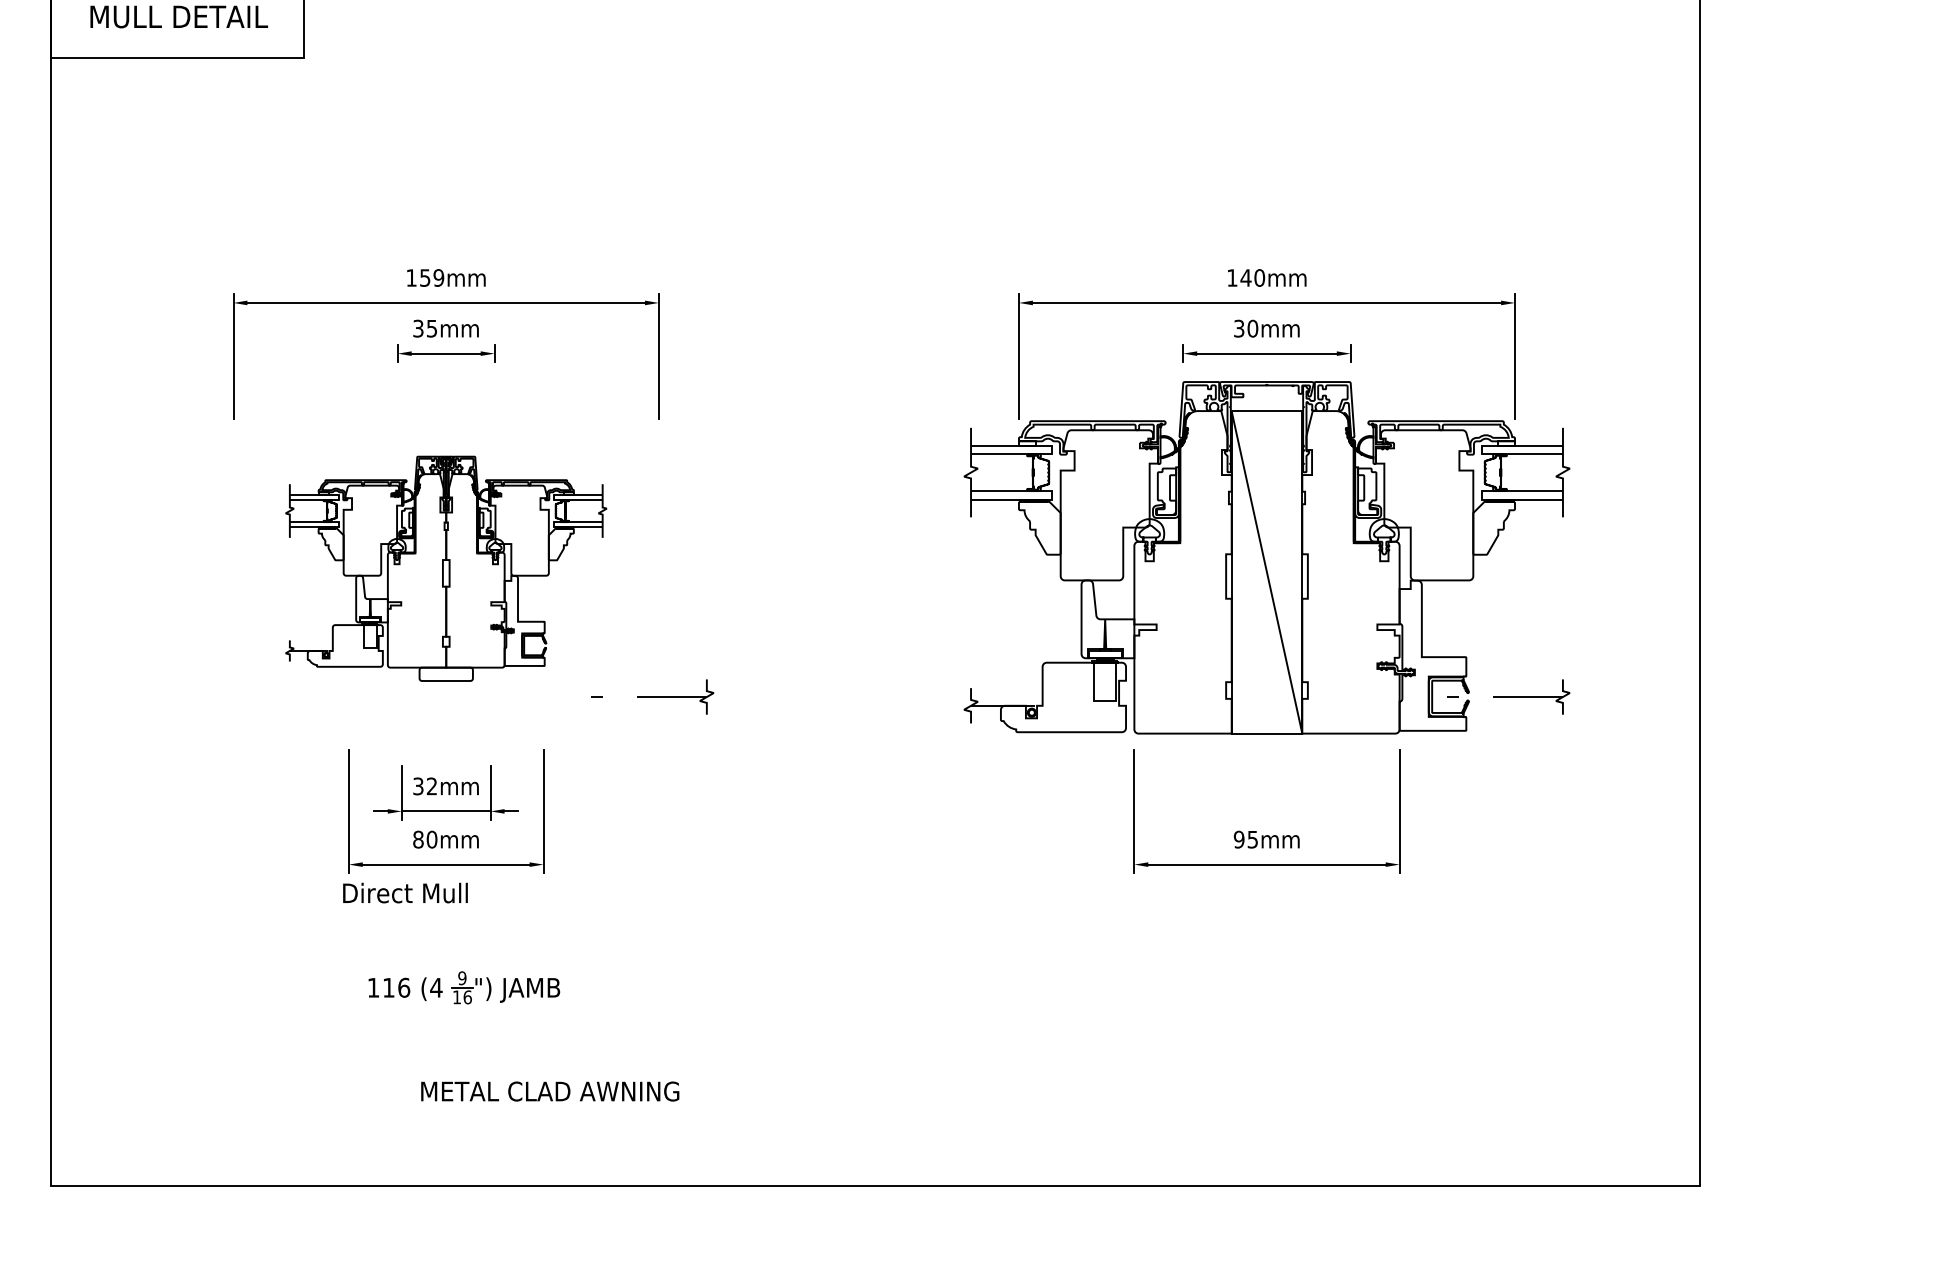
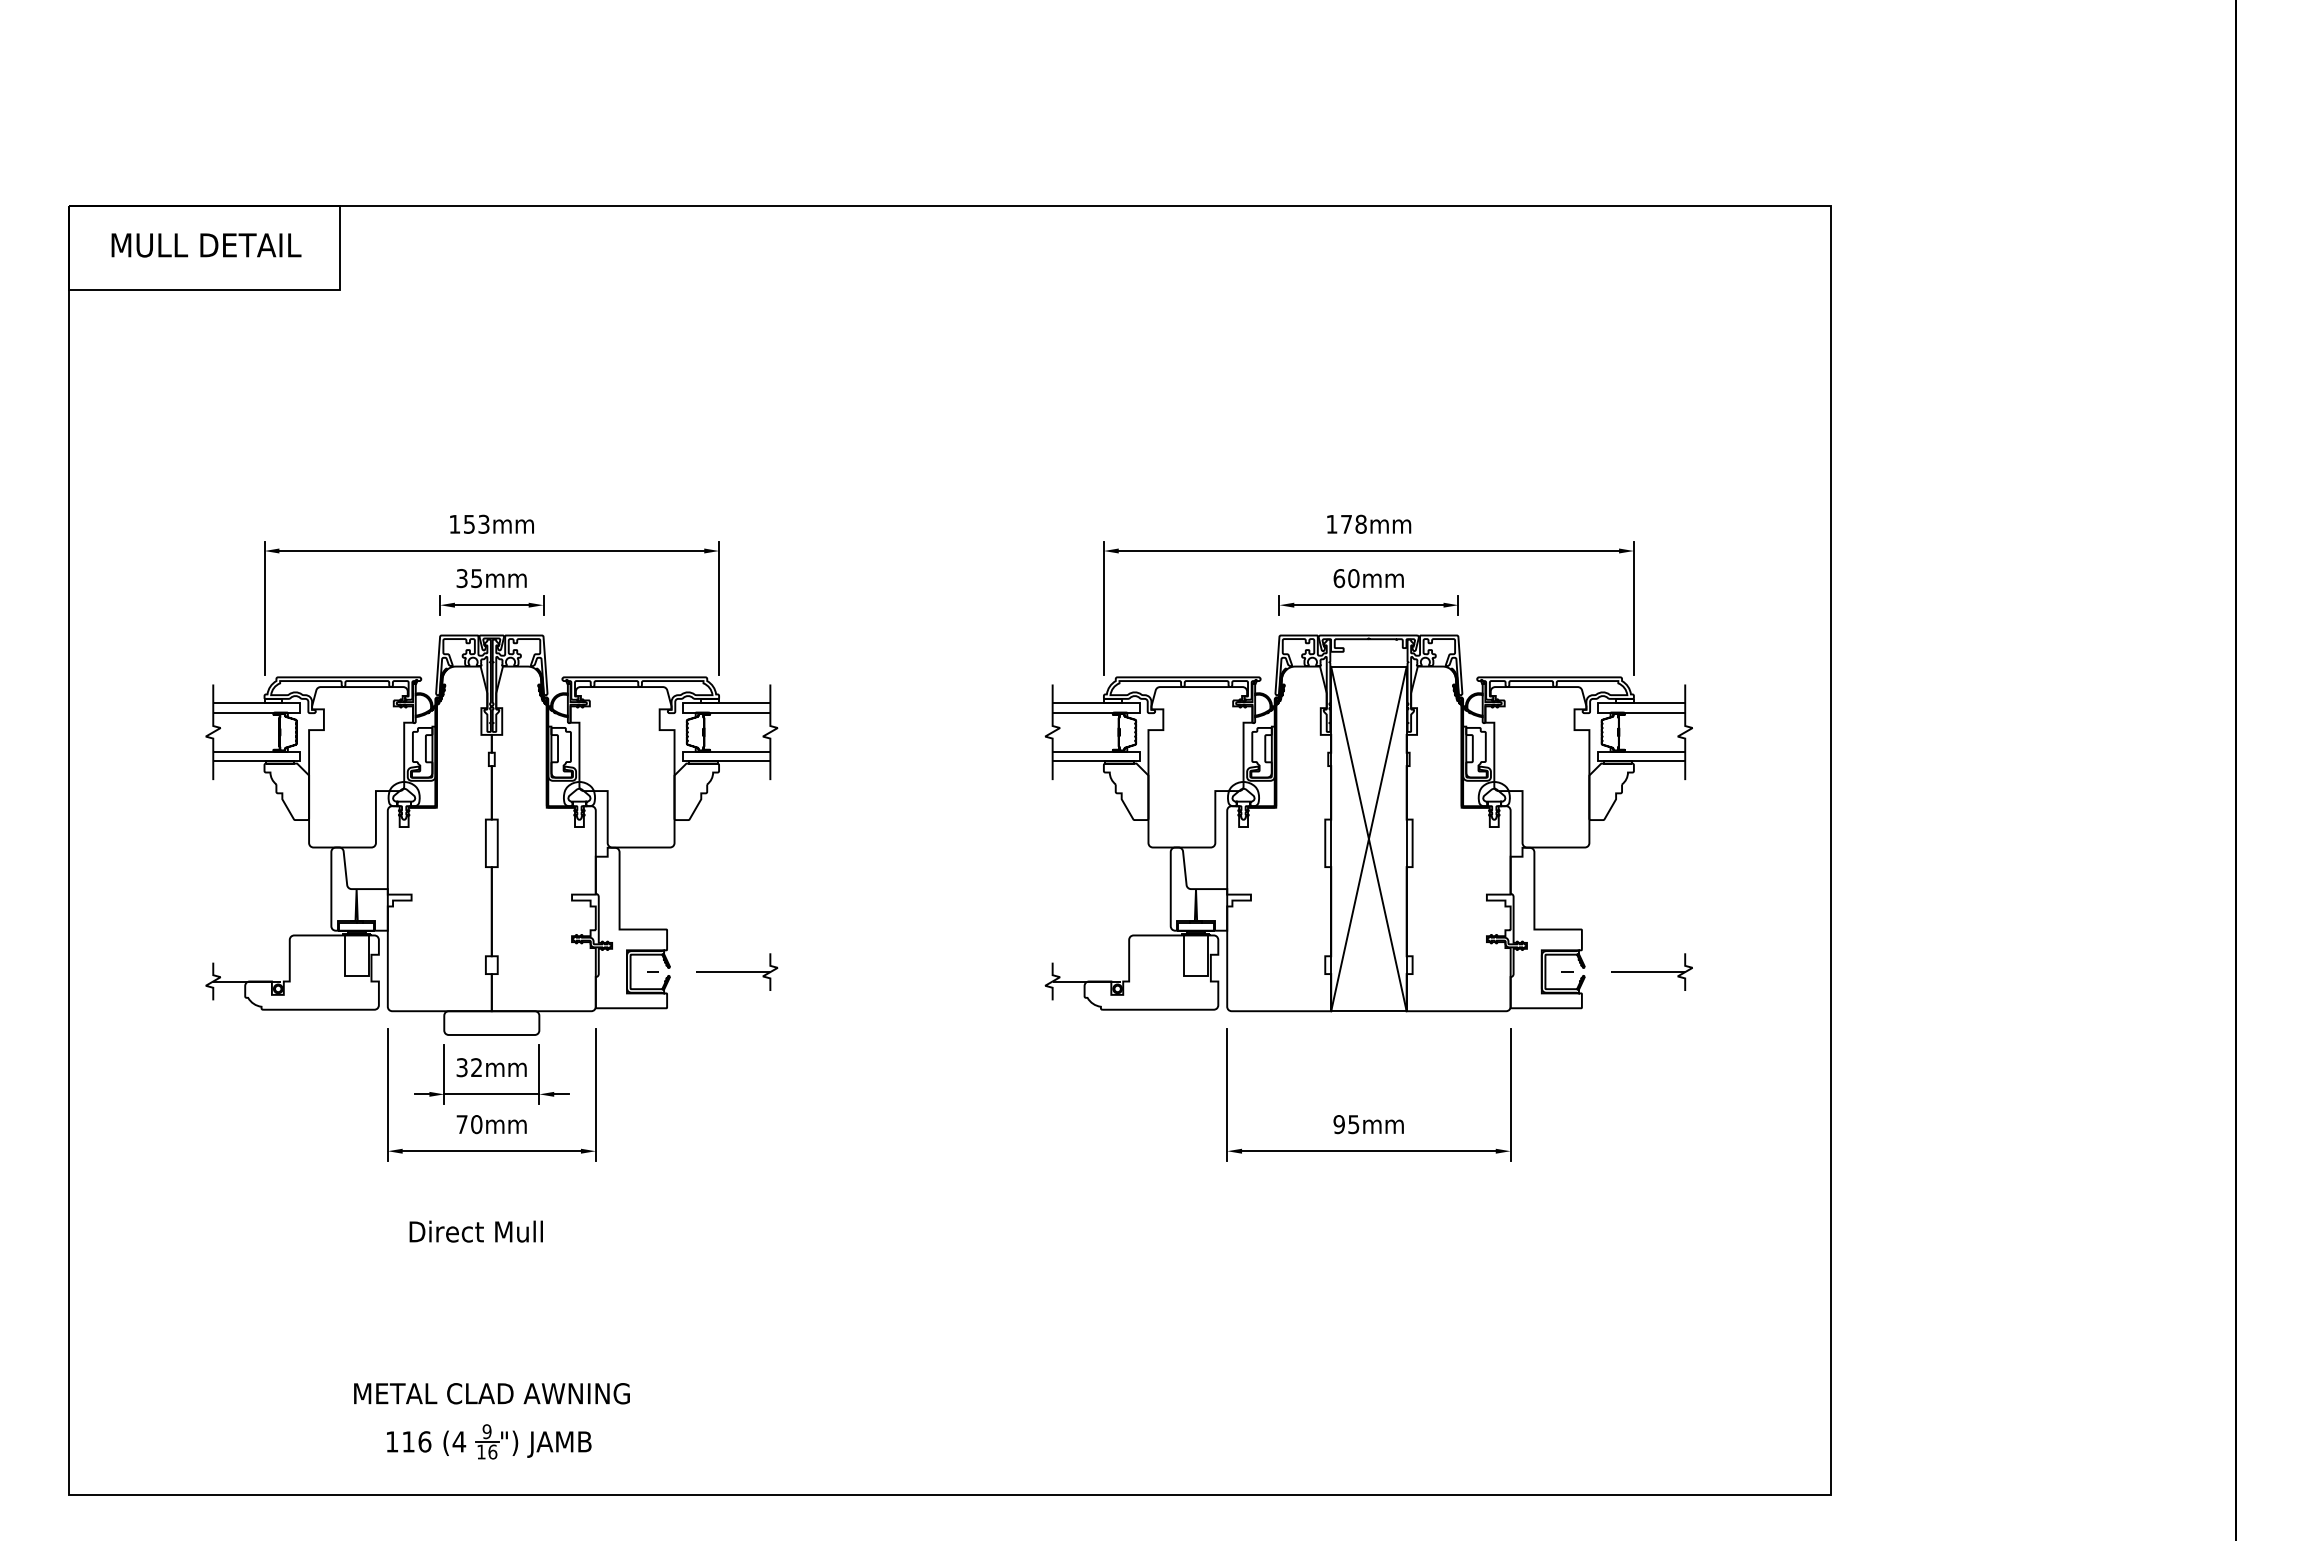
text: (438, 277) -> (483, 523), 159mm -> 153mm
text: (1252, 278) -> (1353, 524), 140mm -> 178mm
text: (1239, 328) -> (1339, 578), 30mm -> 60mm
part: (445, 568) -> (491, 834), size x1.67
line: (1266, 571) -> (1368, 838), added
text: (417, 839) -> (461, 1124), 80mm -> 70mm
text: (404, 892) -> (475, 1231), moved
part: (464, 987) -> (489, 1441), moved
text: (549, 1091) -> (491, 1393), moved

